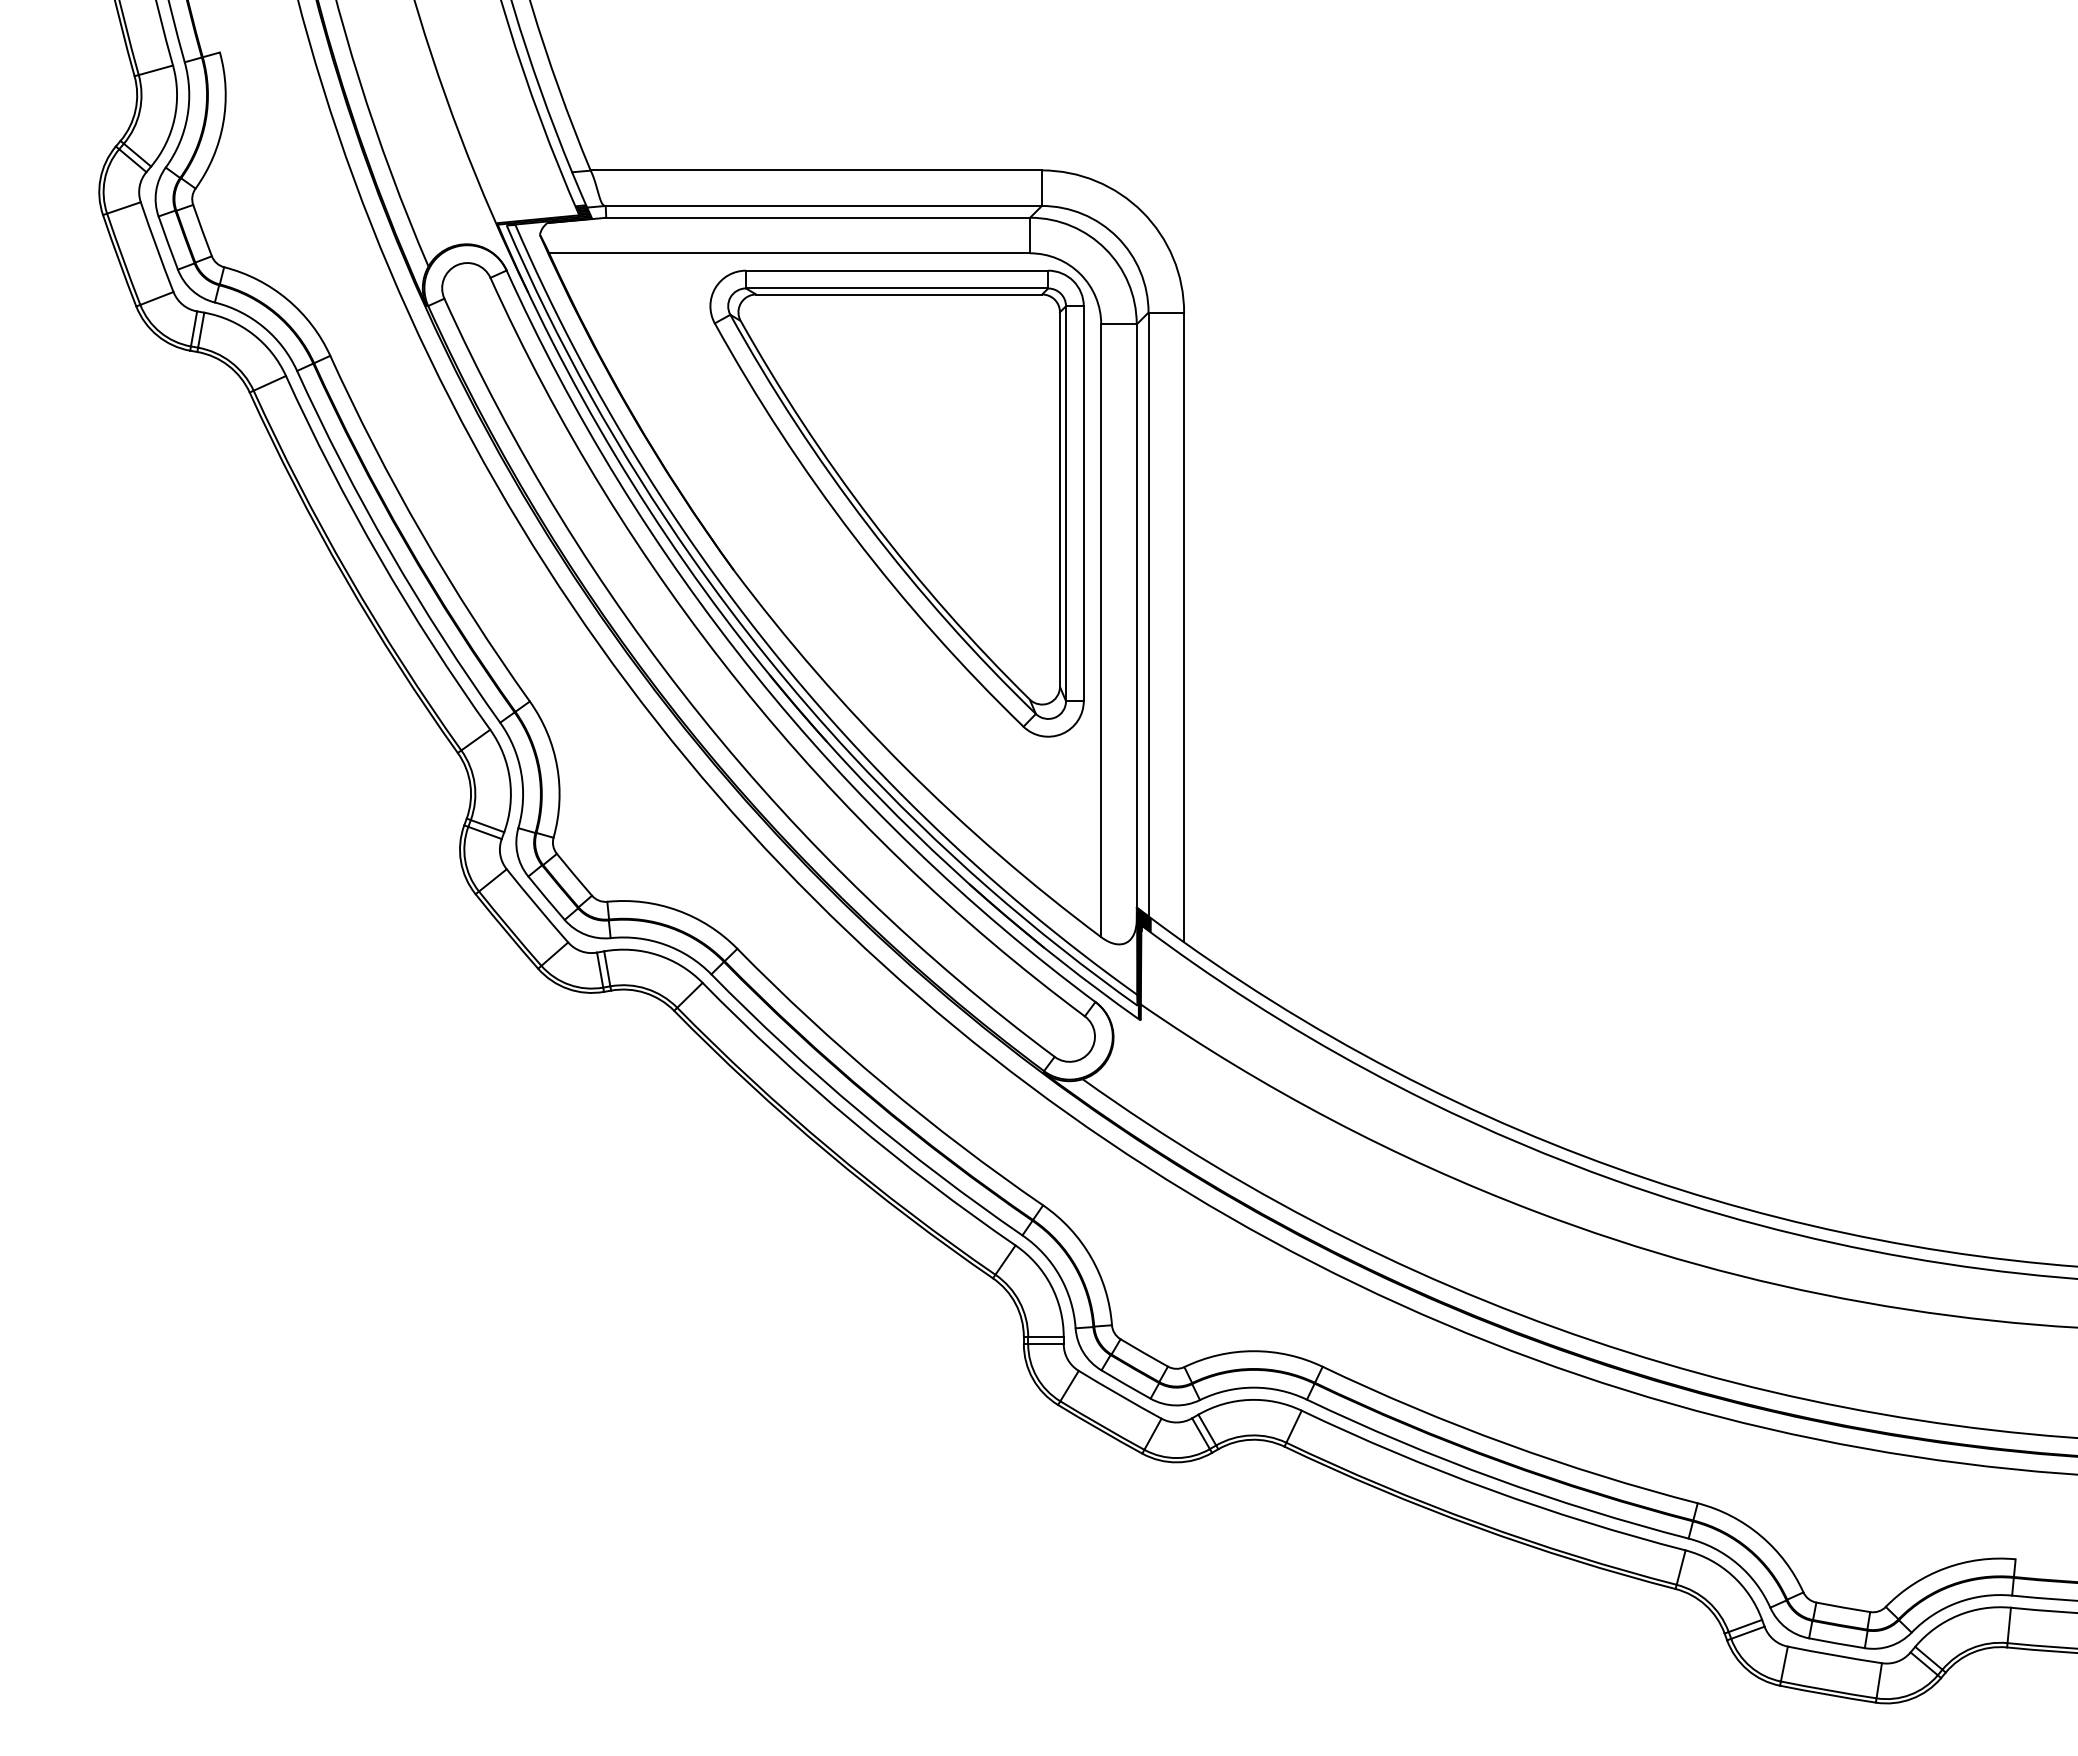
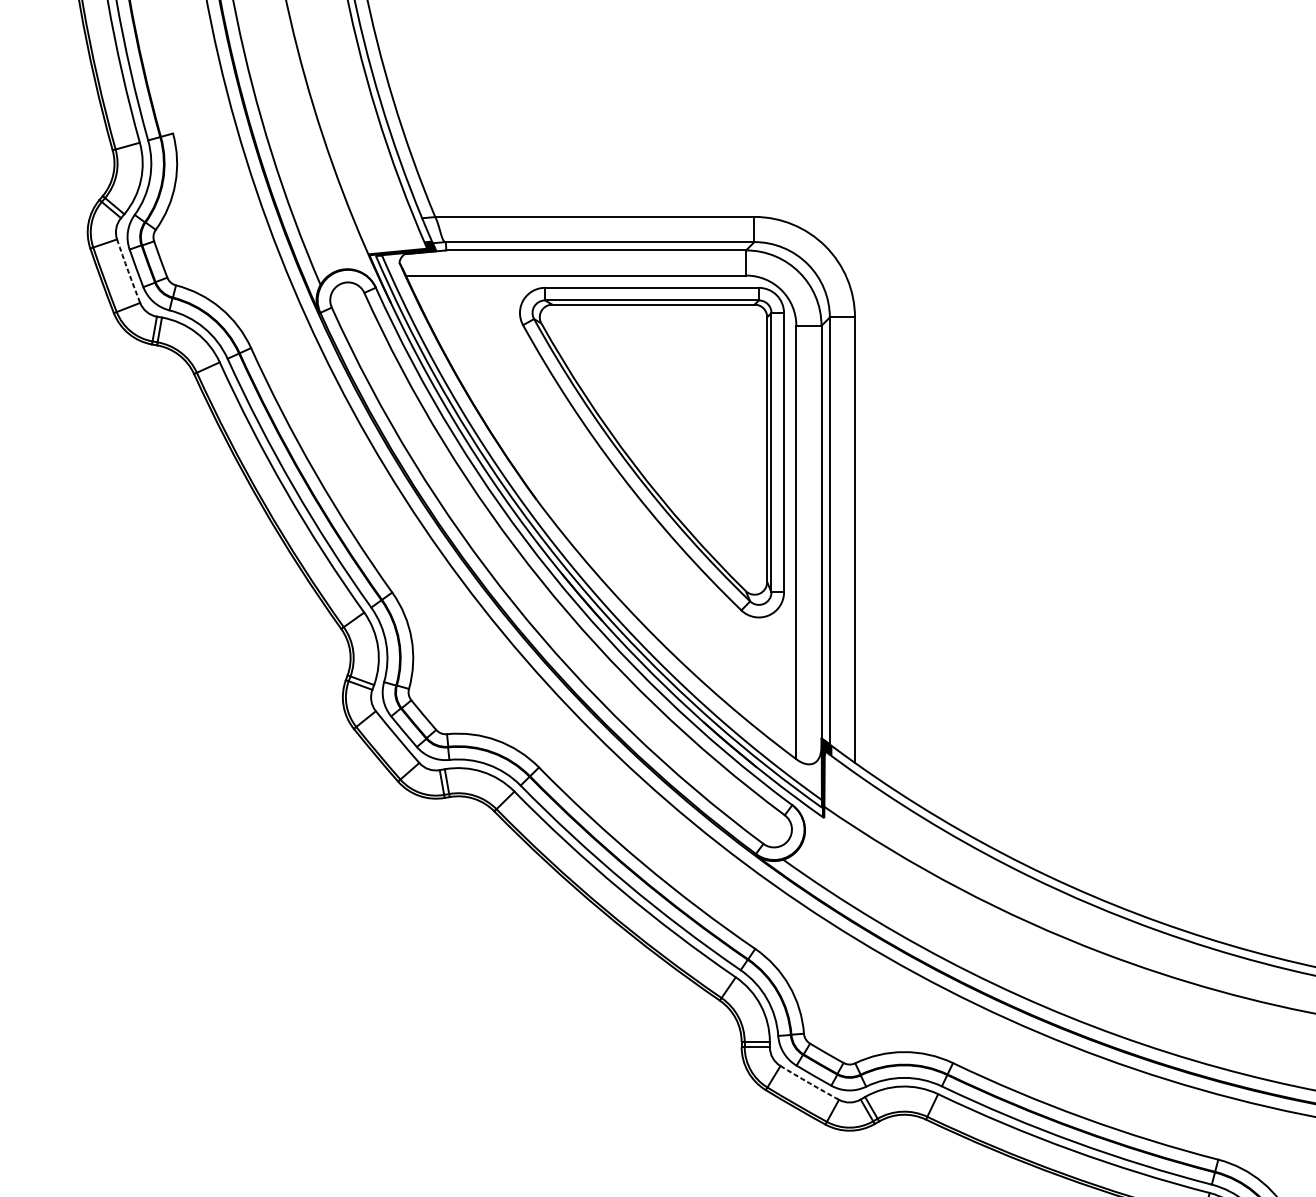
arc: (156, 247) -> (128, 271), solid -> dashed
arc: (1119, 1395) -> (809, 1083), solid -> dashed

